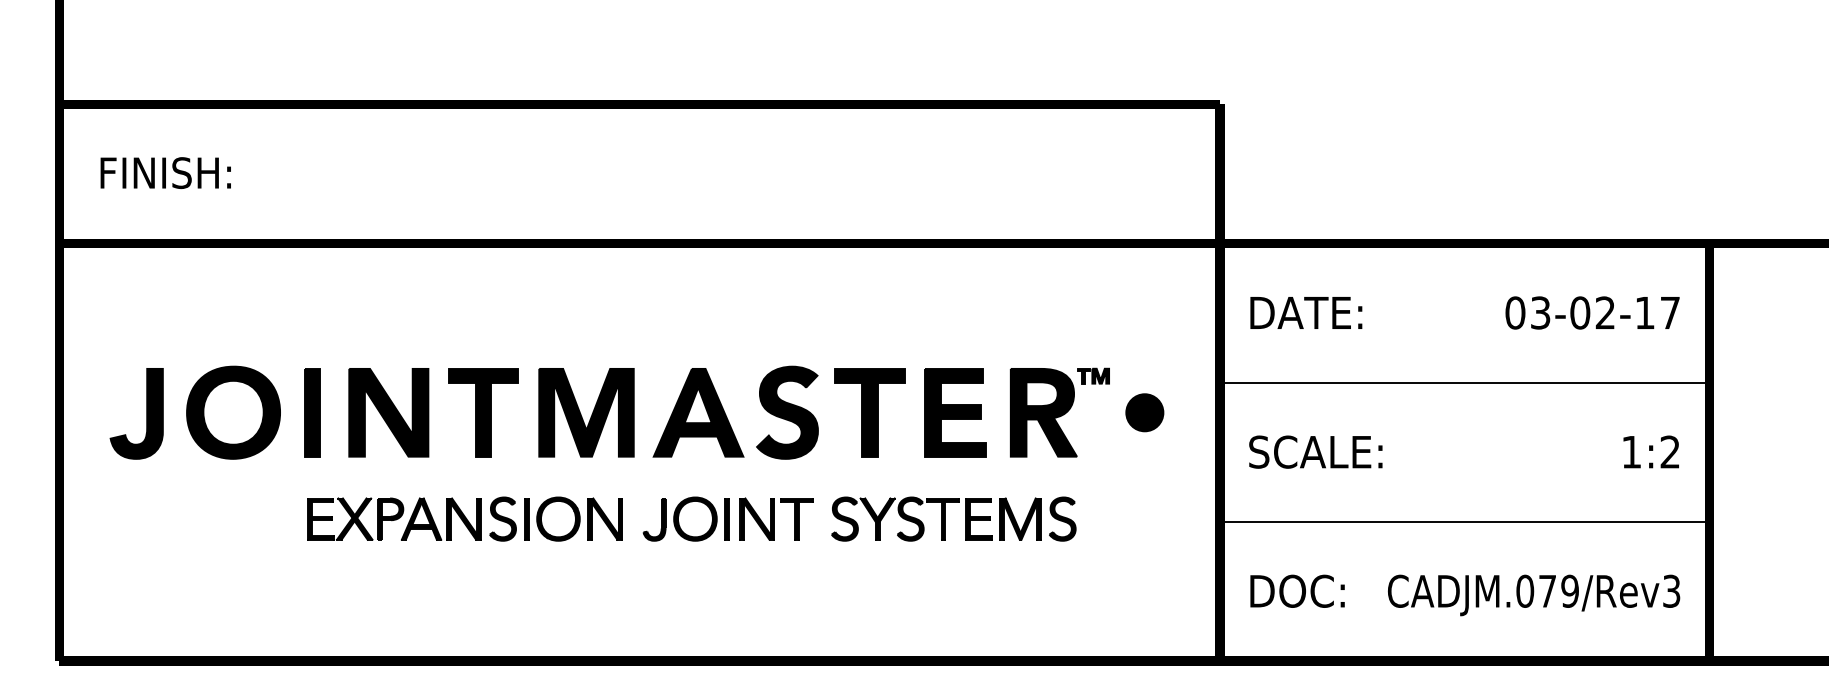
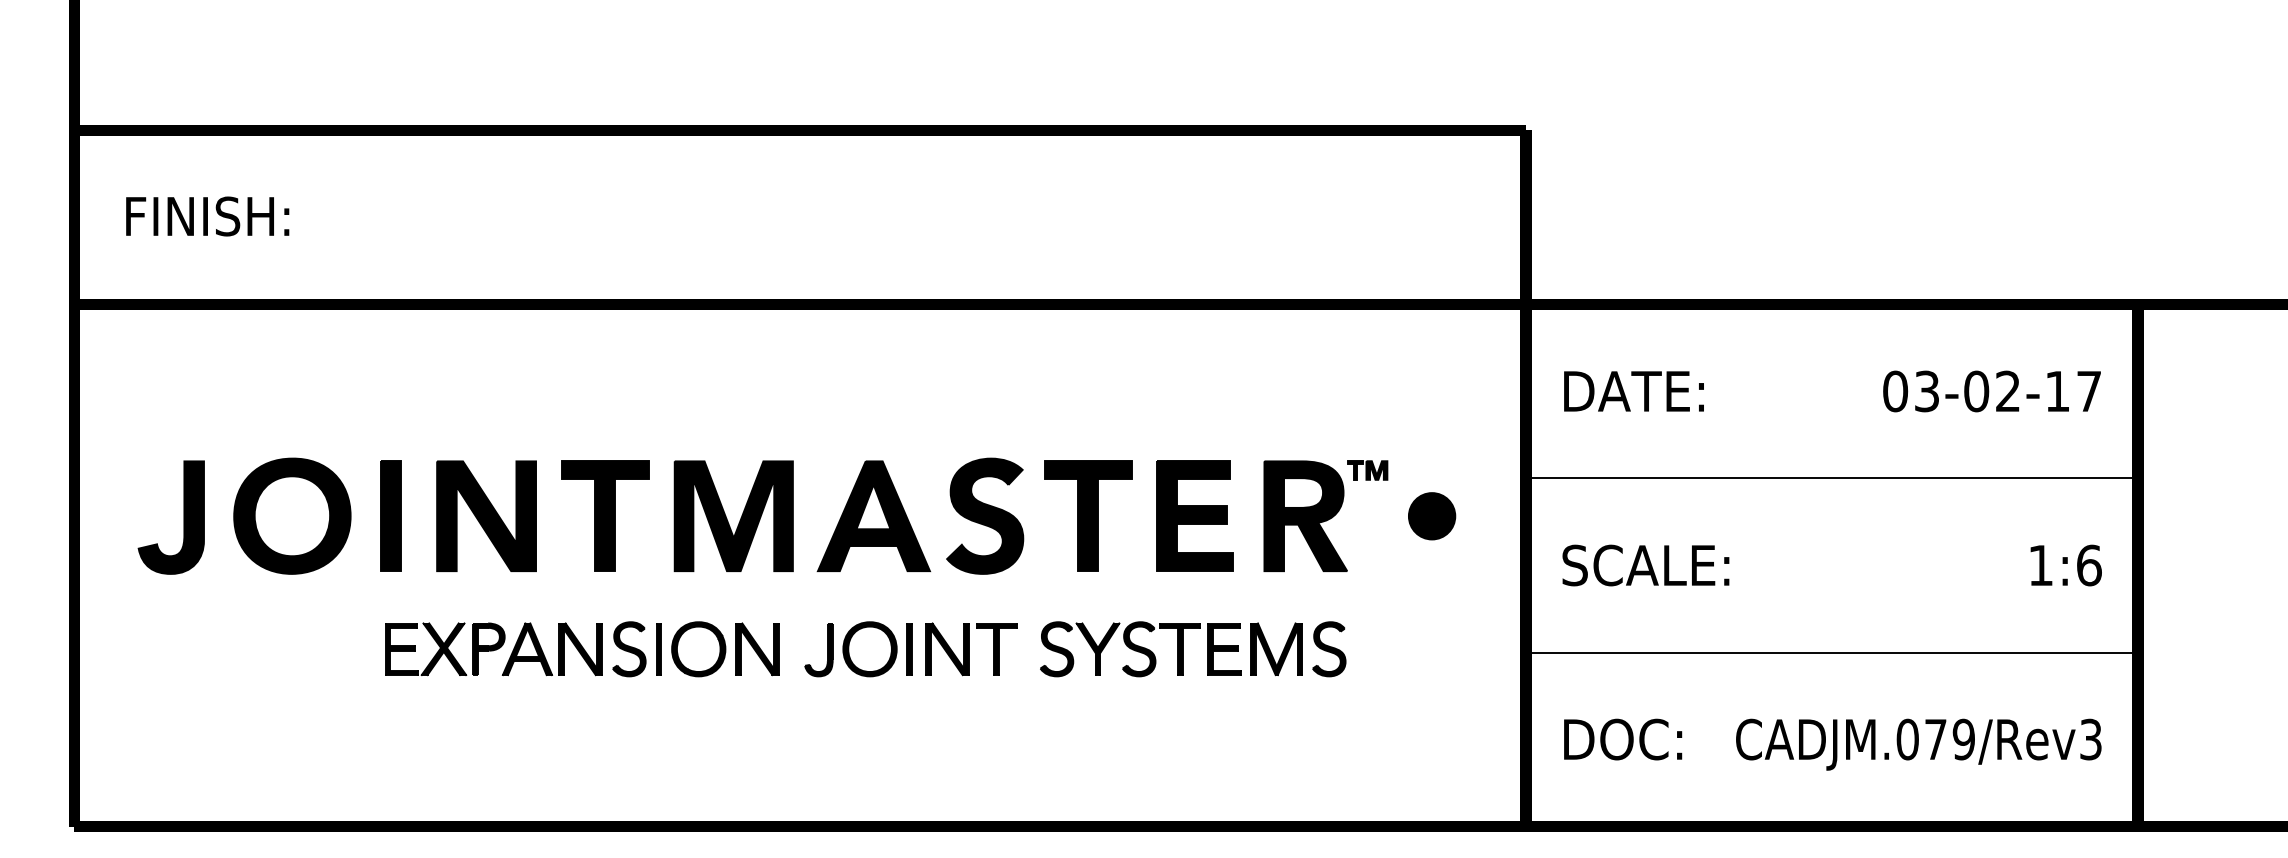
text: (1670, 452) -> (2089, 565), 1:2 -> 1:6

